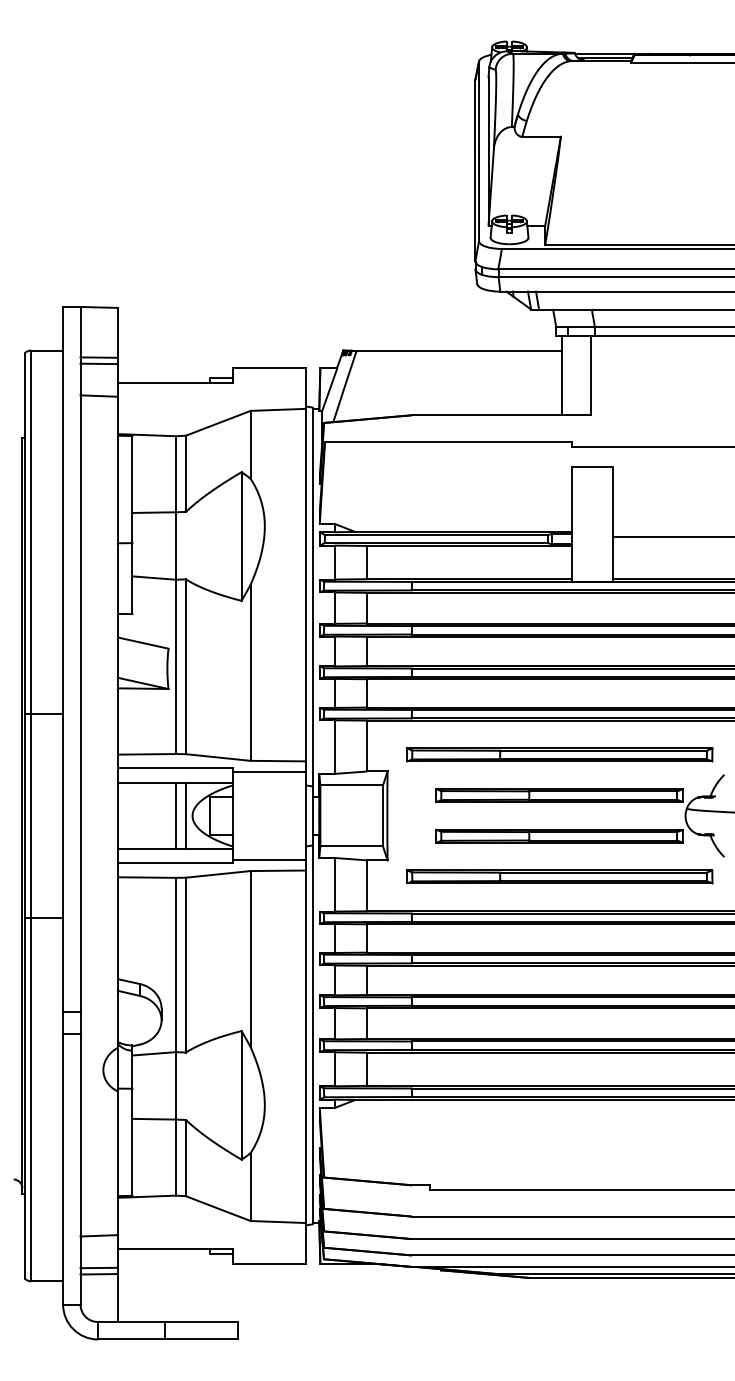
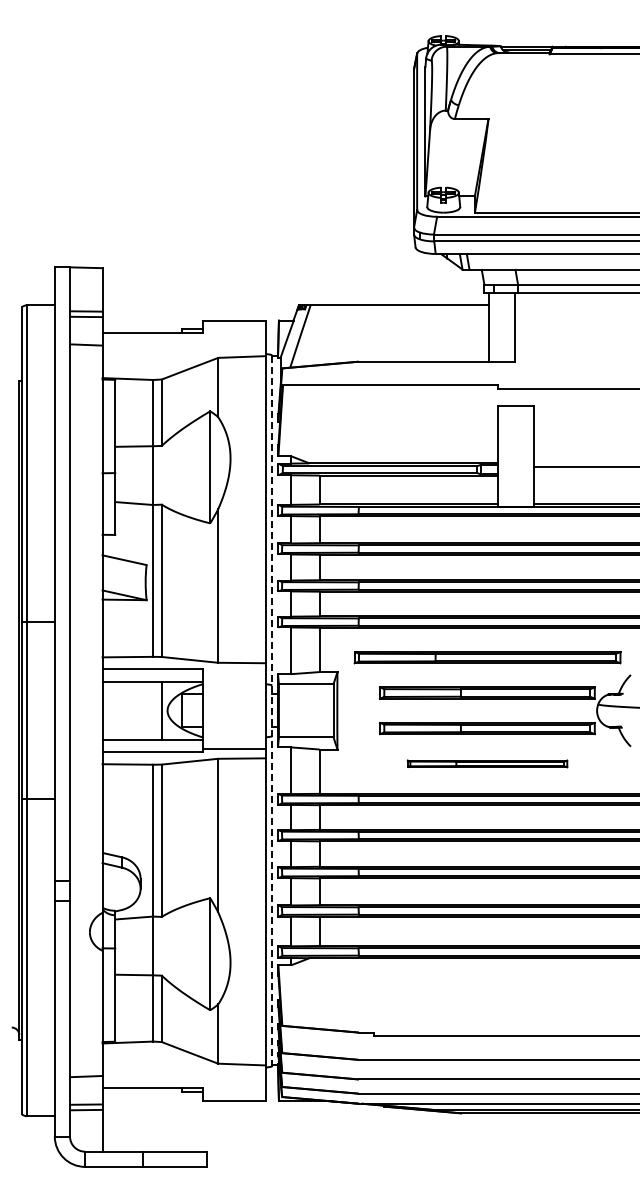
line: (269, 771) -> (234, 672), removed
line: (176, 815) -> (153, 710), removed
line: (312, 815) -> (272, 710), solid -> dashed
part: (559, 876) -> (487, 763), size x0.6

